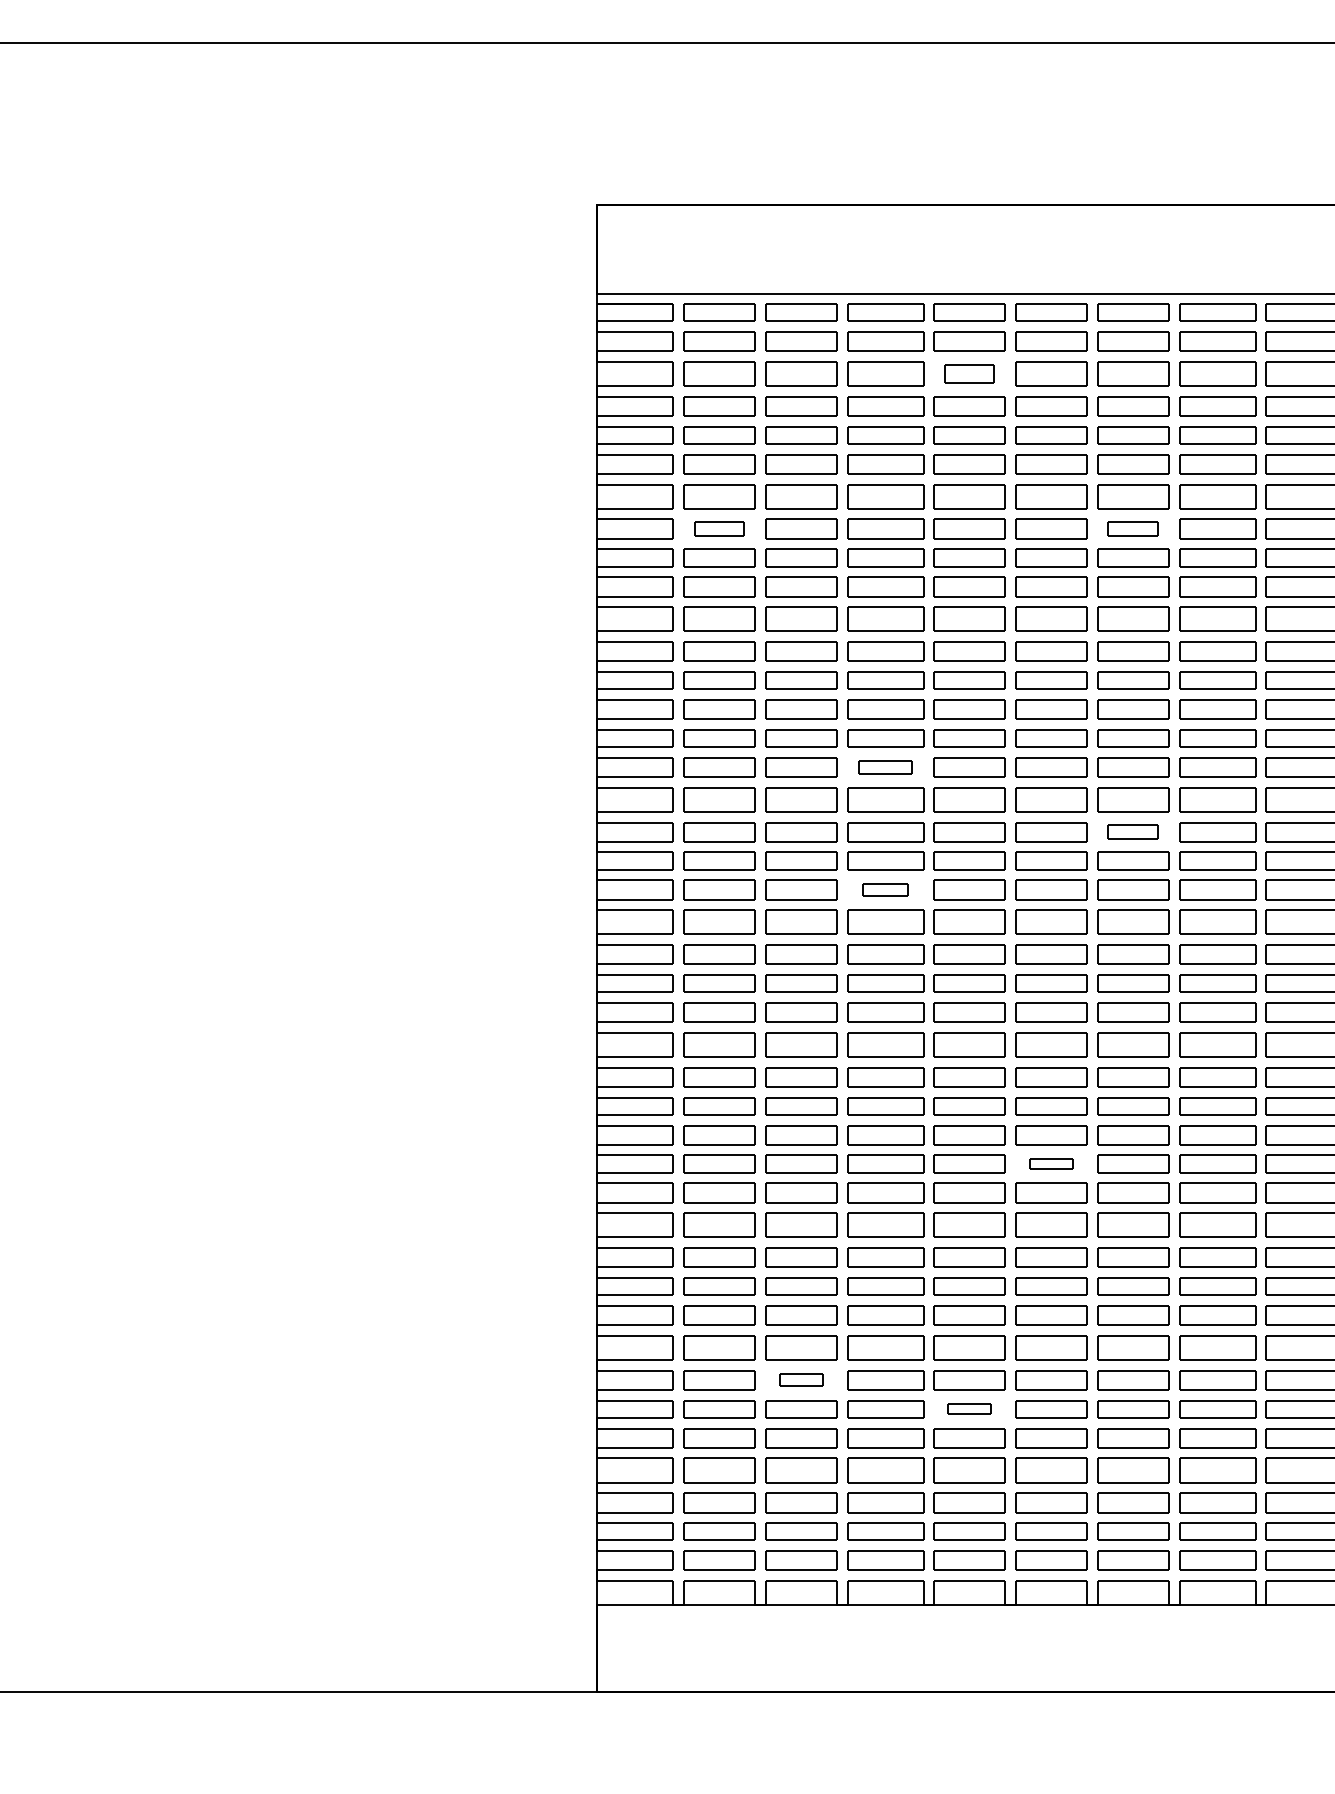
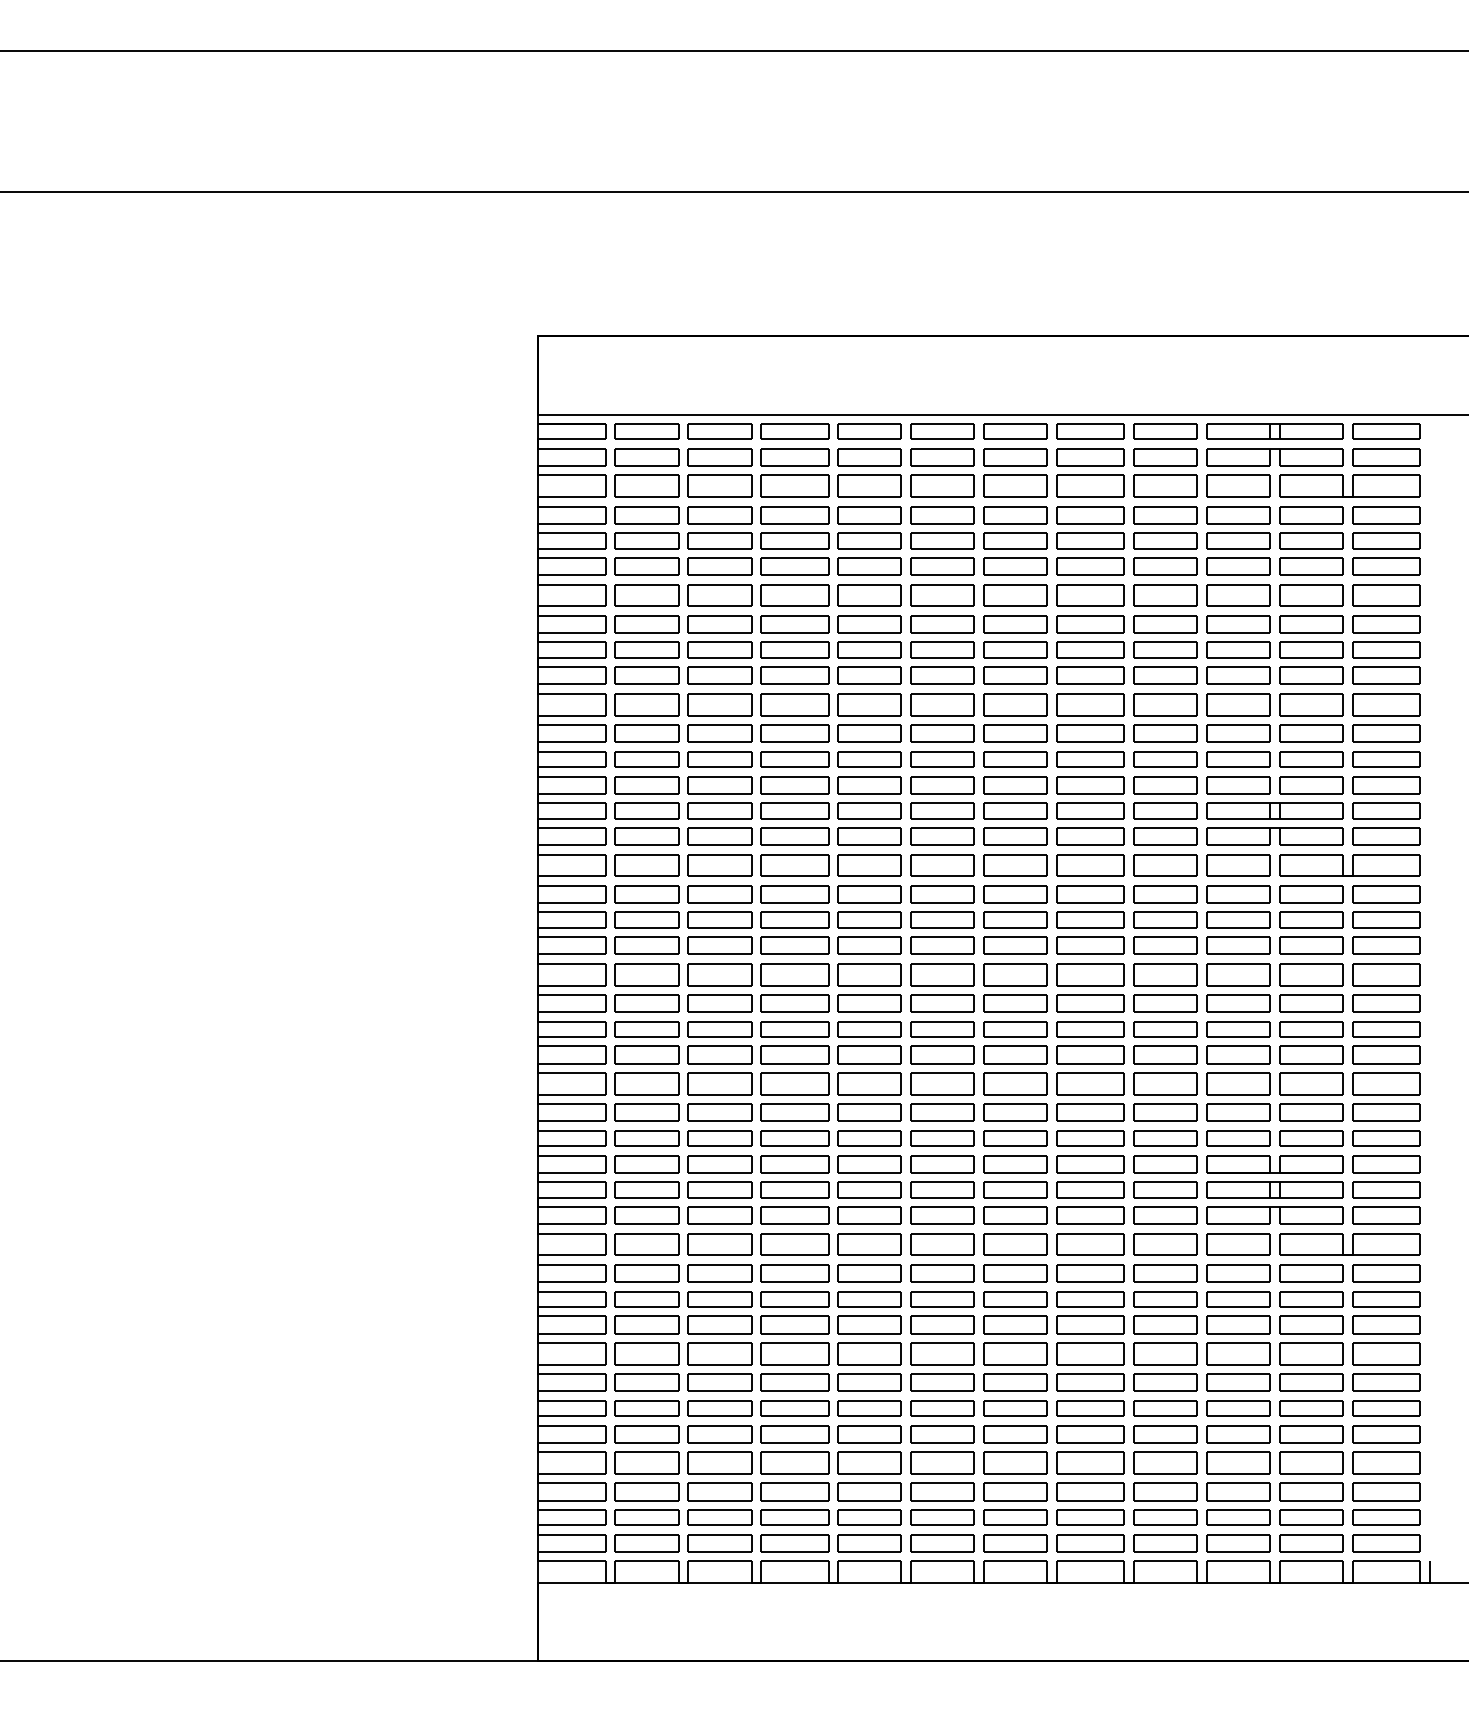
part: (969, 373) -> (869, 485), size x1.43
part: (719, 529) -> (646, 624), size x1.43
part: (1133, 529) -> (1015, 624), size x1.43
part: (885, 767) -> (794, 836), size x1.43
part: (1133, 832) -> (1015, 894), size x1.43
part: (885, 889) -> (794, 945), size x1.67
part: (1051, 1163) -> (942, 1189), size x1.67
part: (801, 1380) -> (719, 1382), size x1.67
part: (969, 1409) -> (869, 1408), size x1.67

